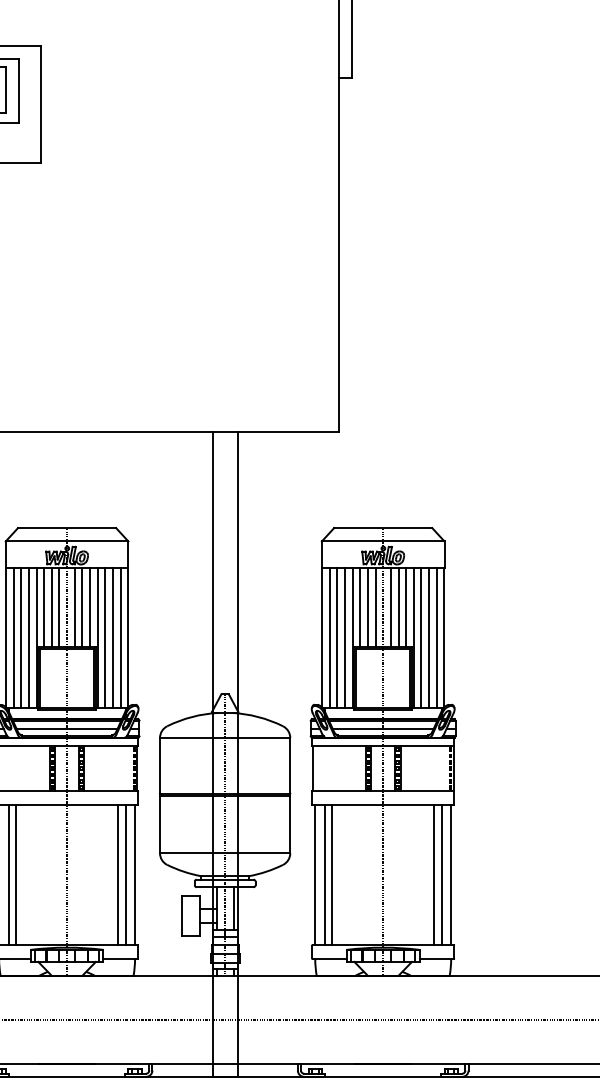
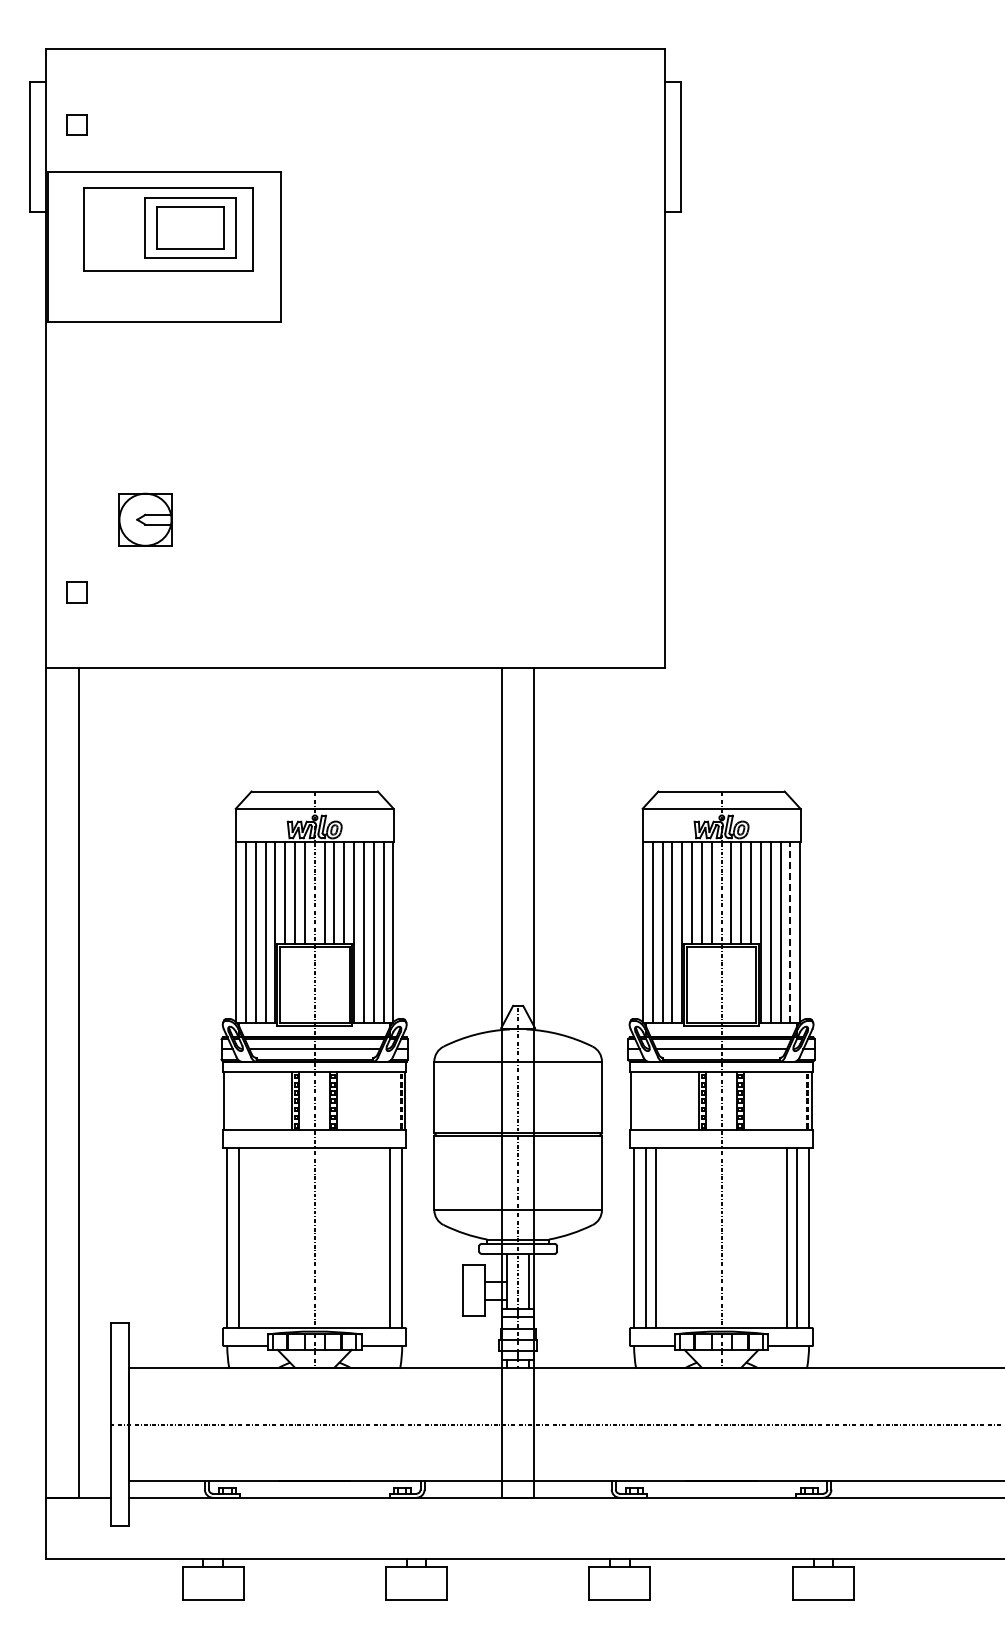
line: (436, 637) -> (790, 932), solid -> dashed
line: (16, 874) -> (249, 1237), removed
line: (118, 874) -> (380, 1237), removed

